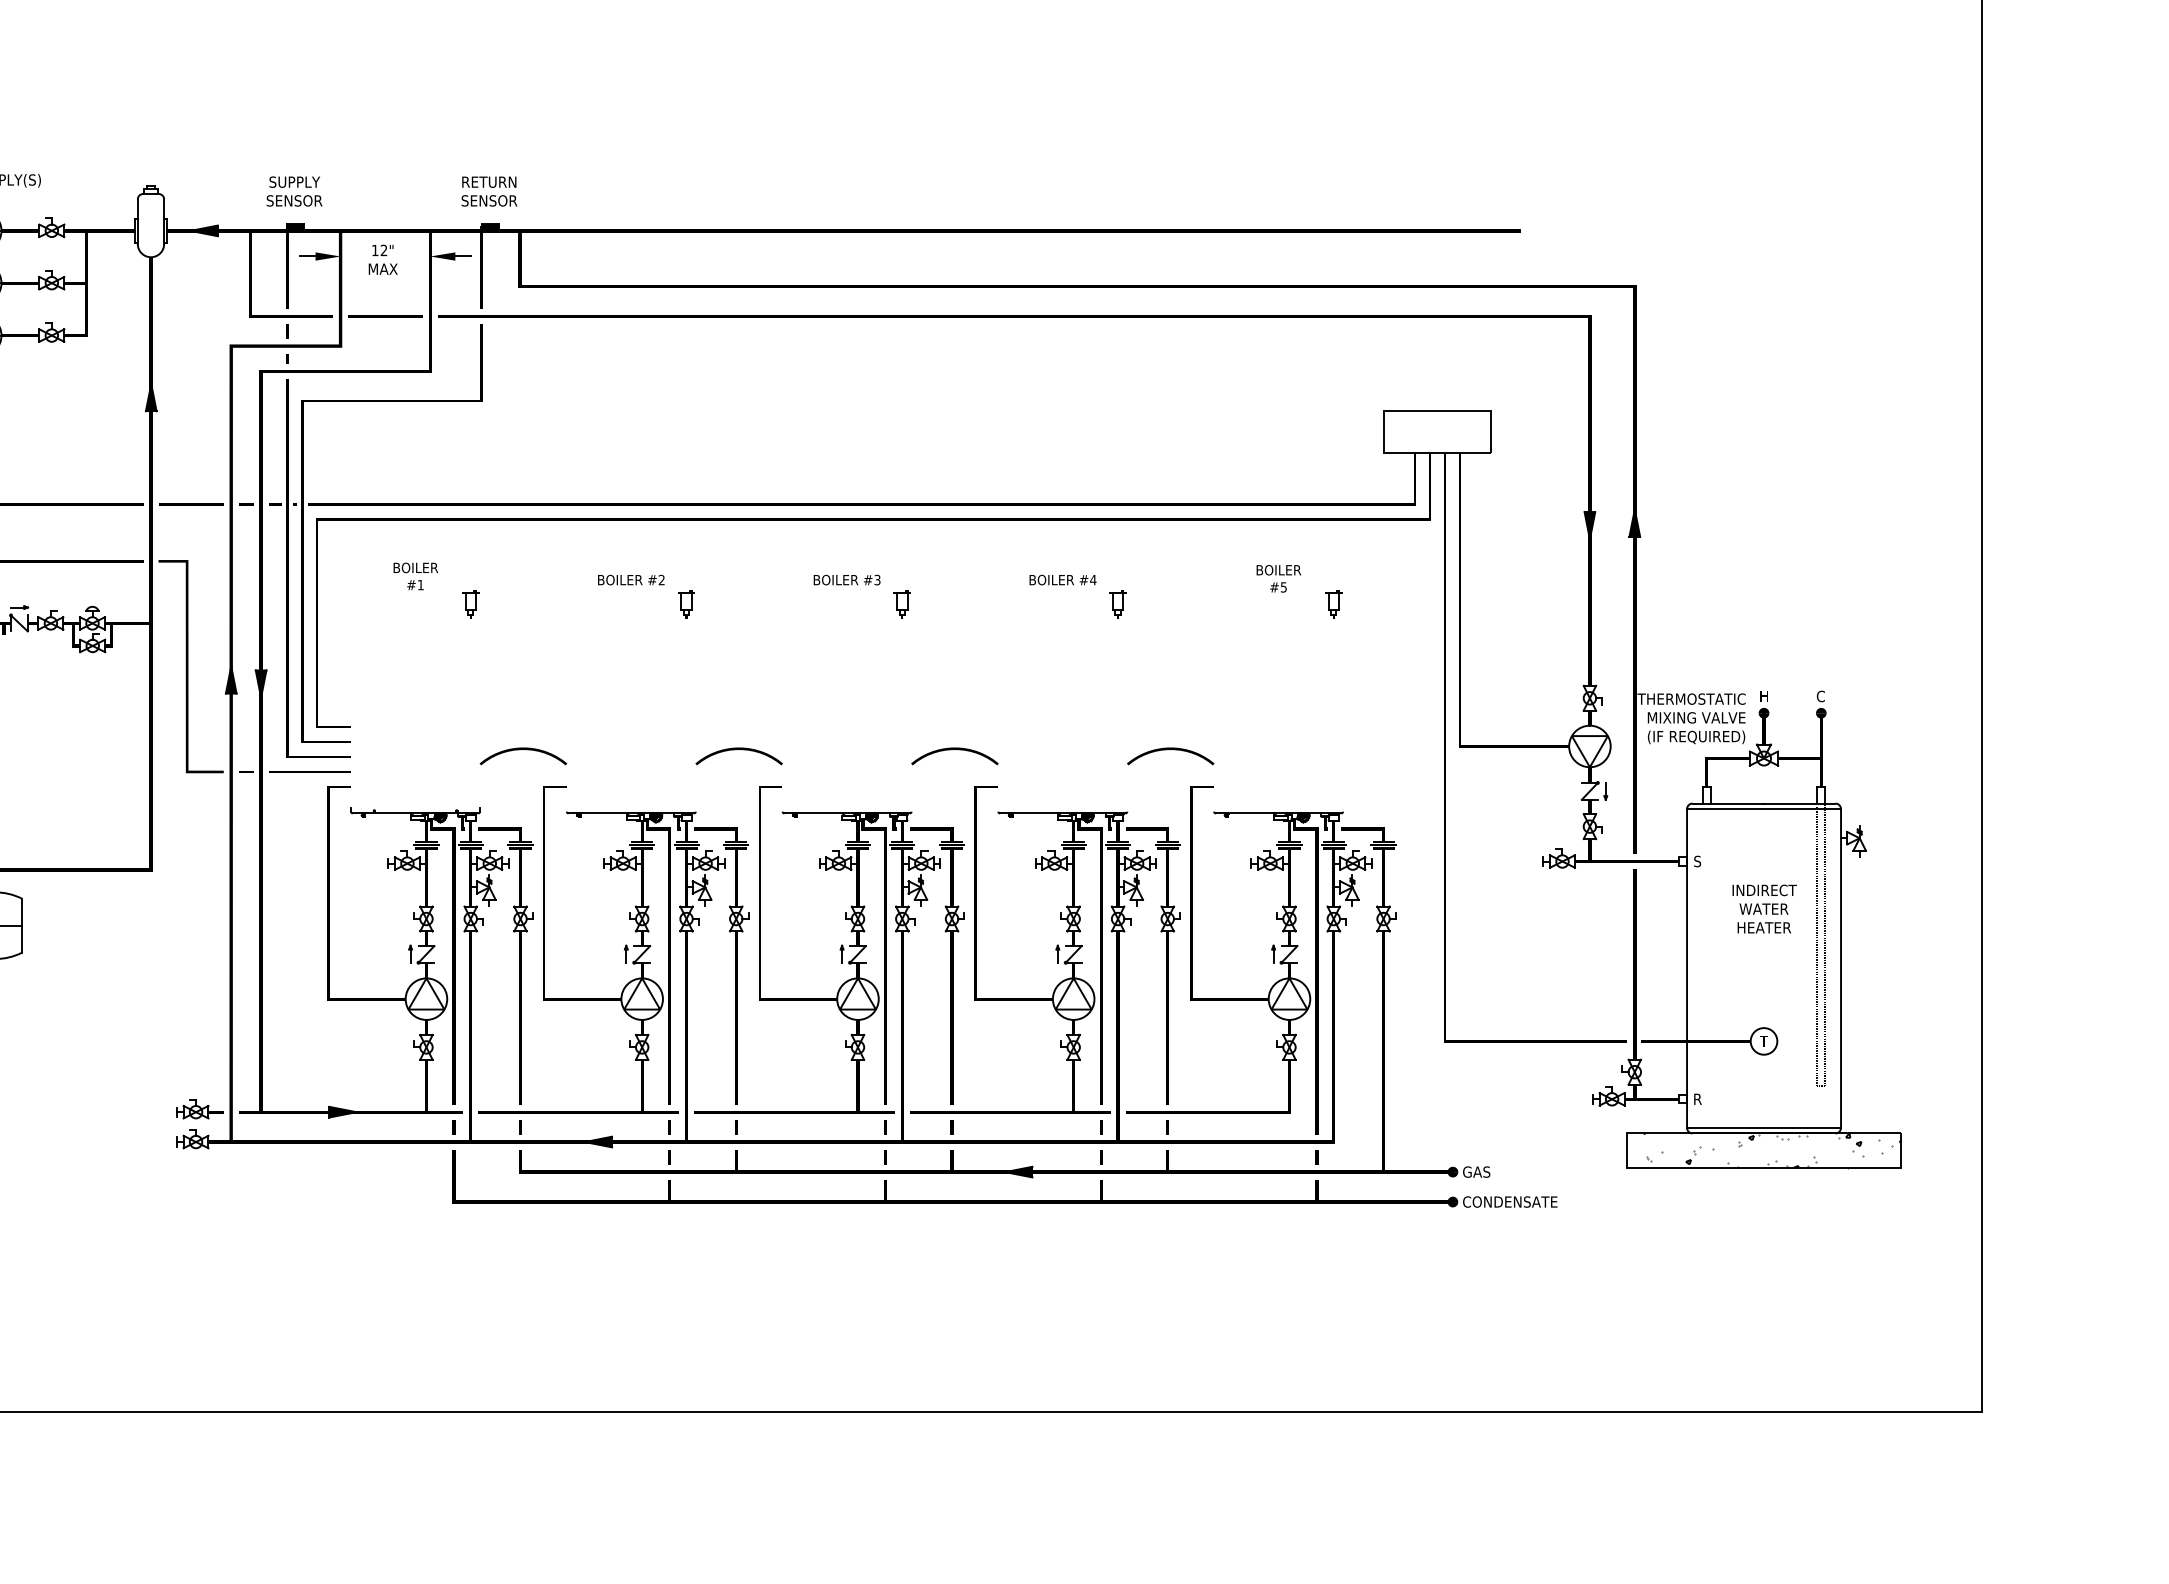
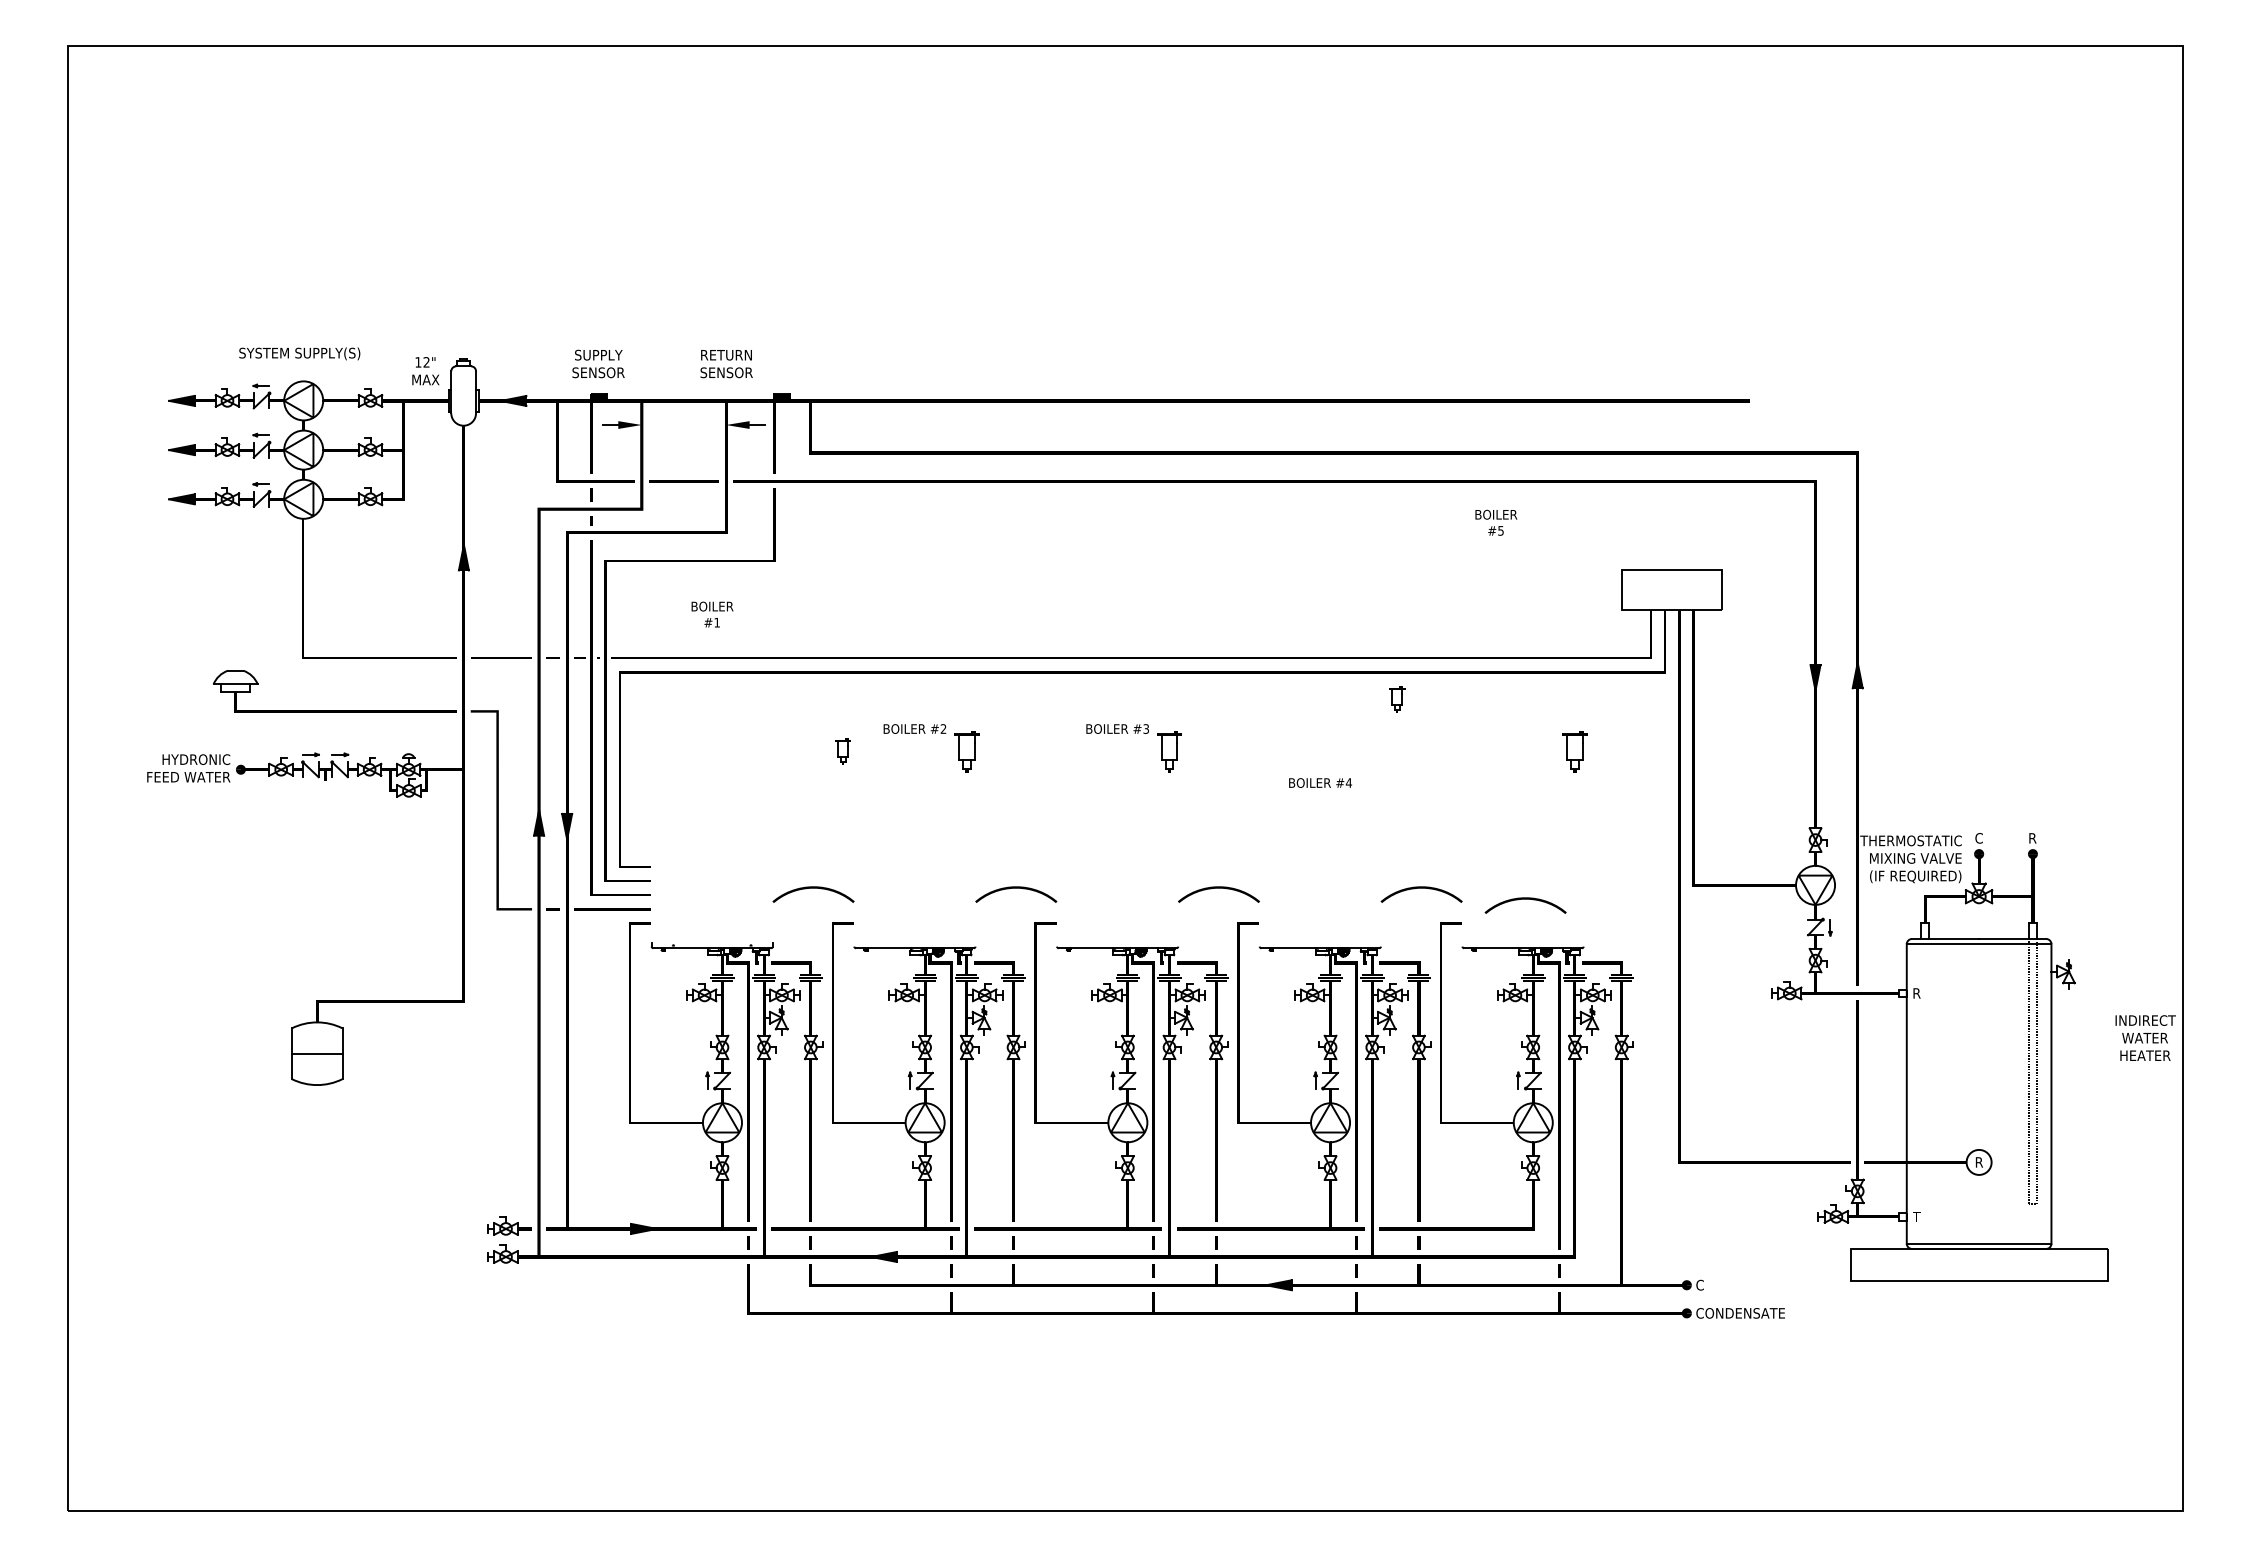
text: (489, 192) -> (726, 364), moved
text: (382, 260) -> (425, 371), moved
text: (415, 576) -> (712, 614), moved
text: (1279, 578) -> (1496, 522), moved
text: (1062, 579) -> (1320, 782), moved
part: (470, 604) -> (842, 751), moved
part: (686, 604) -> (966, 751), size x1.6
part: (902, 604) -> (1169, 751), size x1.6
part: (1118, 604) -> (1397, 699), moved
part: (1333, 604) -> (1574, 751), size x1.6
text: (1763, 696) -> (1978, 838), H -> C
text: (1820, 696) -> (2032, 838), C -> R
curve: (1281, 761) -> (1525, 899), added
text: (1697, 861) -> (1916, 993), S -> R
text: (1764, 908) -> (2145, 1037), moved
text: (1763, 1041) -> (1978, 1162), T -> R
text: (1697, 1098) -> (1916, 1216), R -> T
hatch: (1771, 1150) -> (1986, 1264), removed
text: (1479, 1171) -> (1711, 1284), GAS -> C

